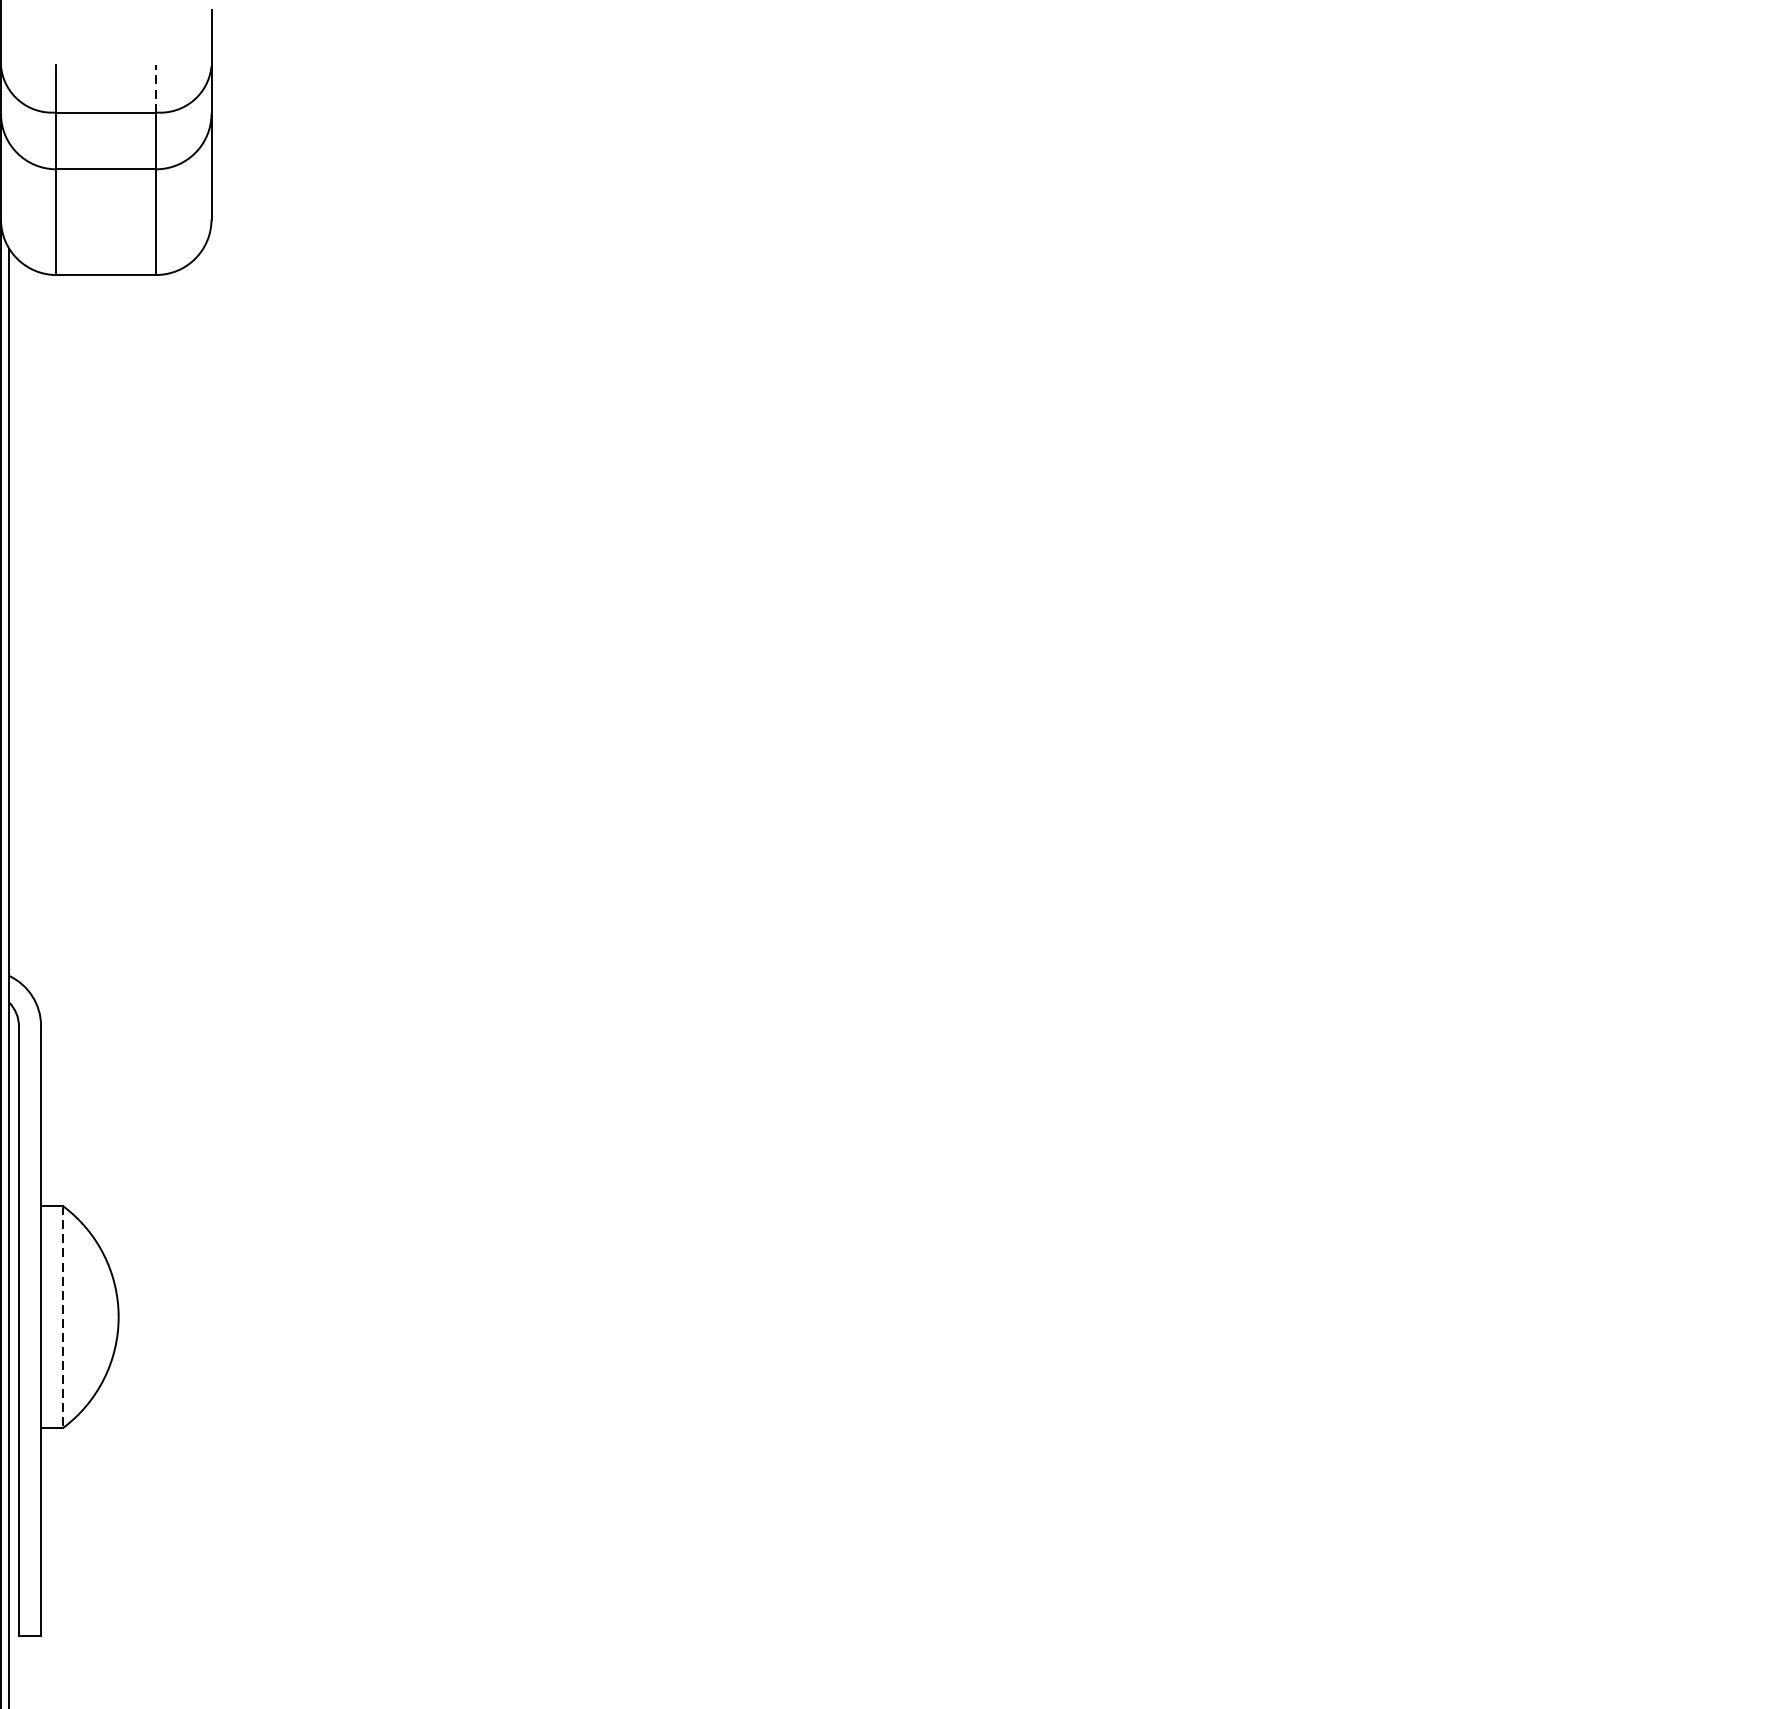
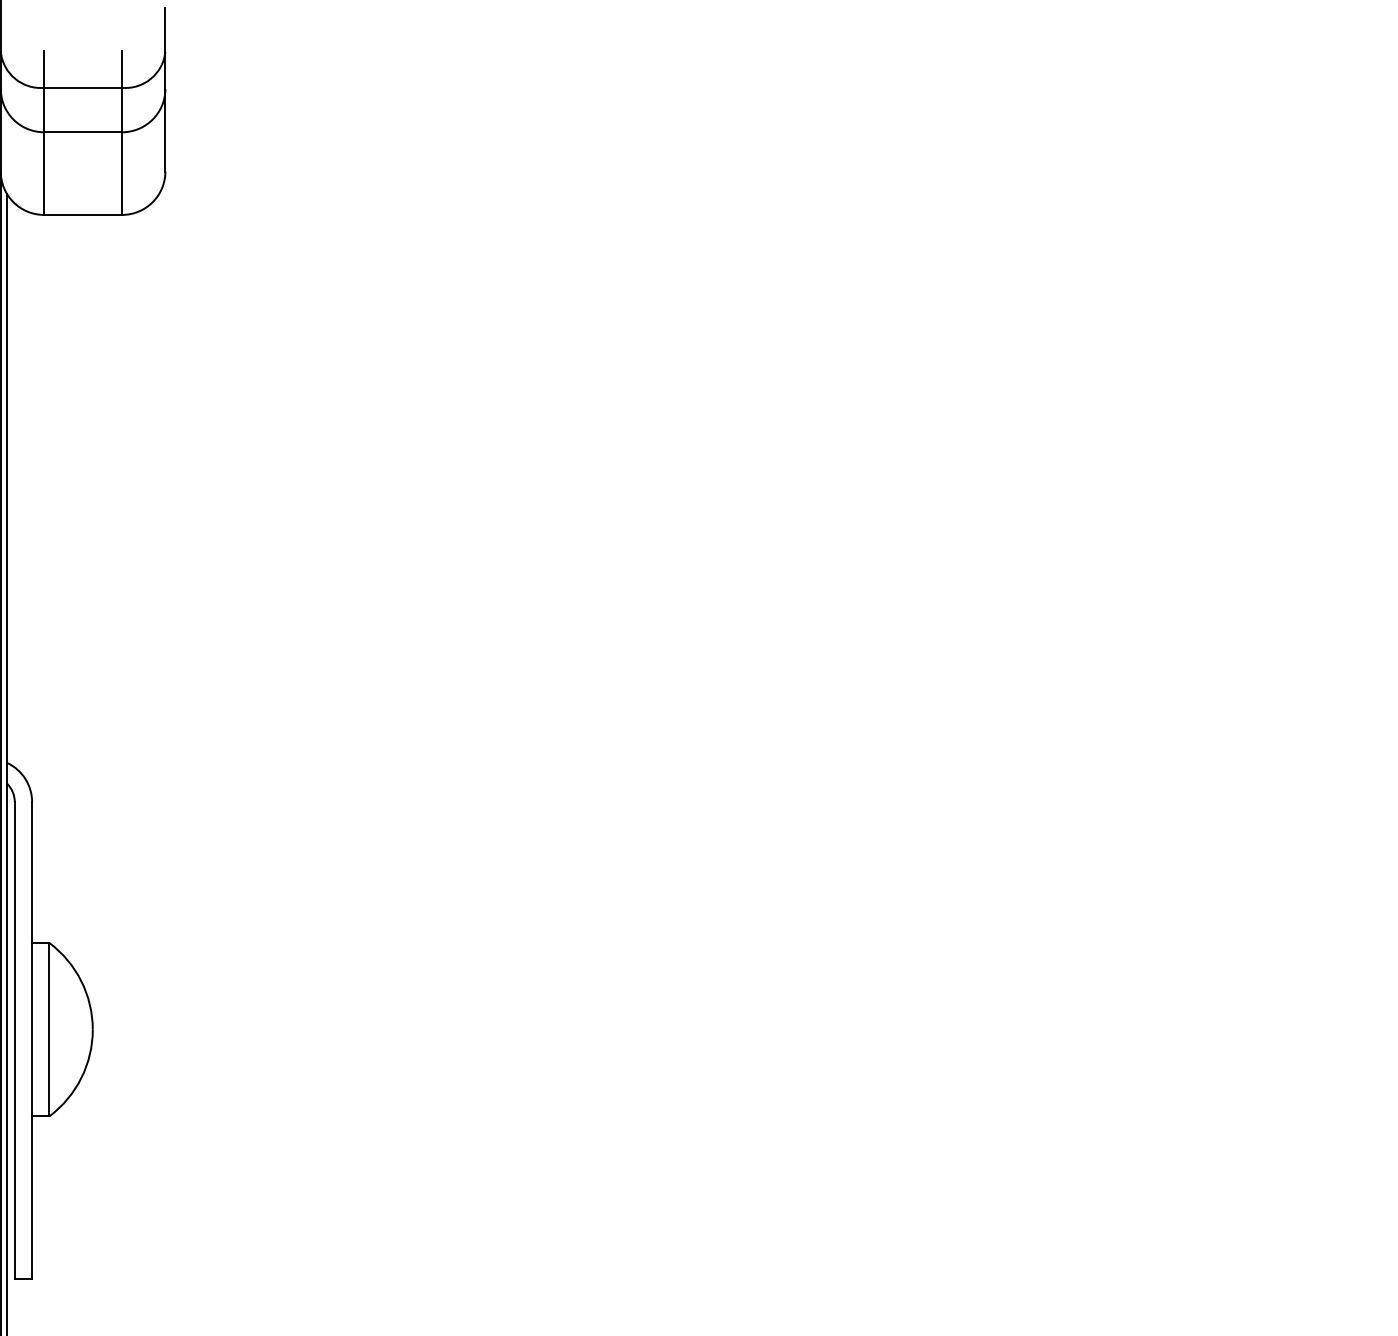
line: (156, 87) -> (122, 68), dashed -> solid
line: (63, 1316) -> (49, 1029), dashed -> solid

